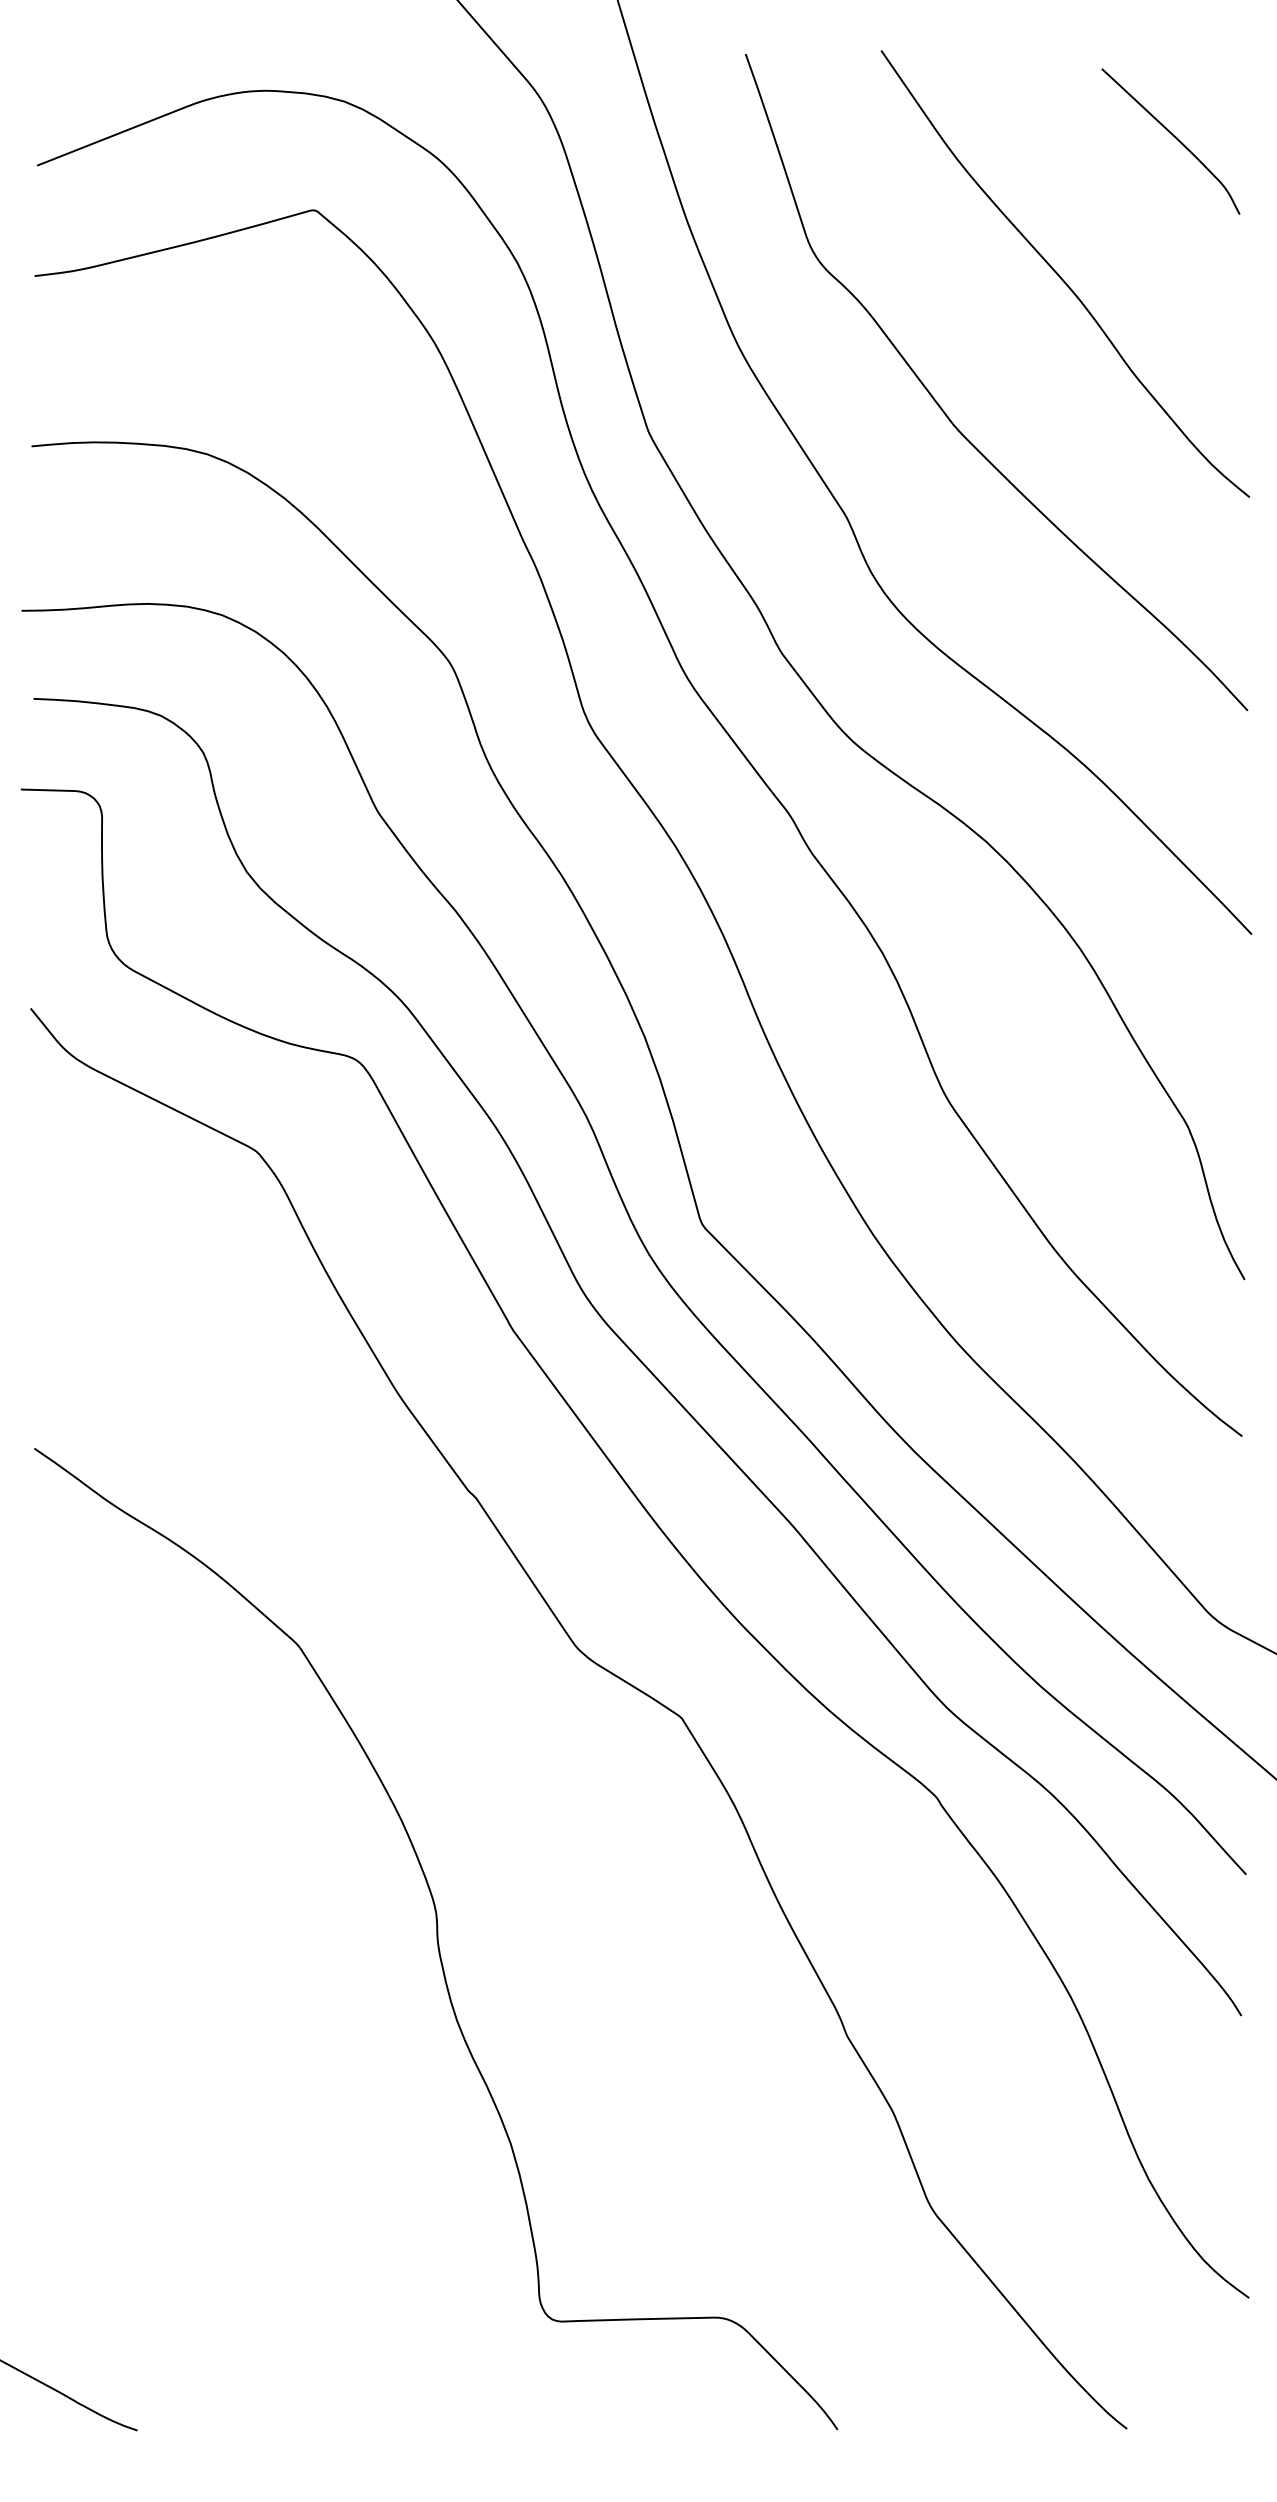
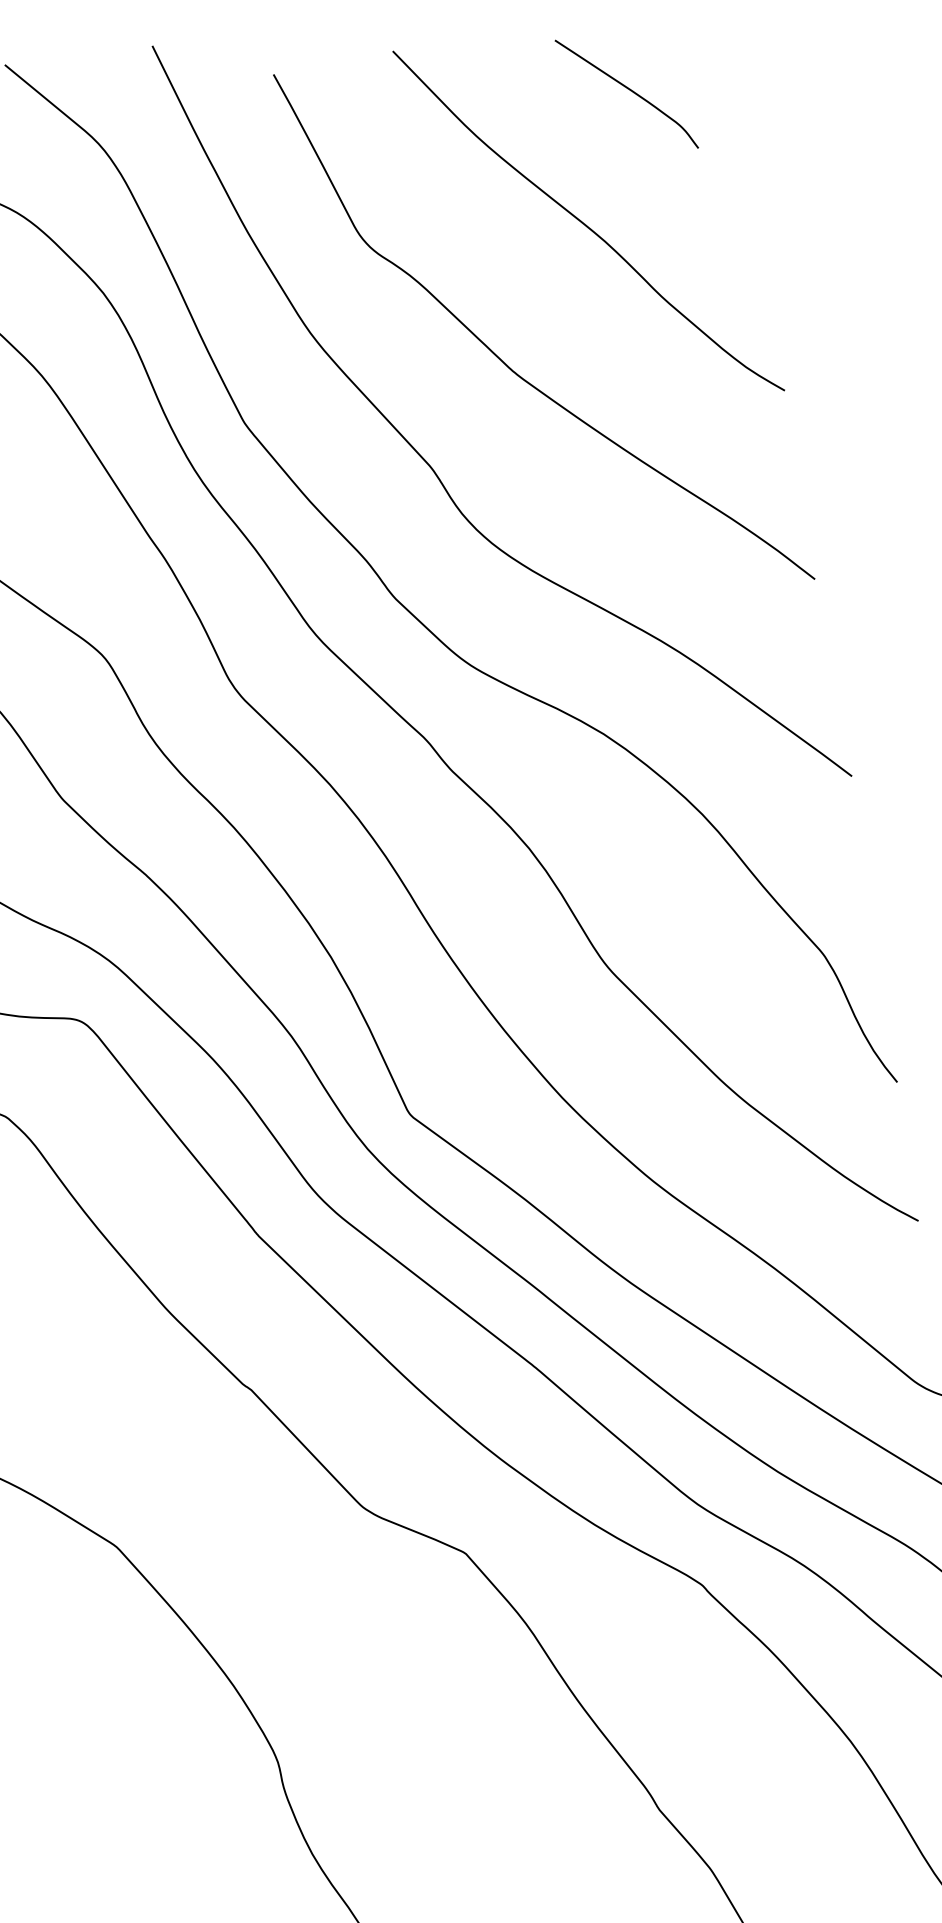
curve: (1174, 137) -> (629, 90), moved

